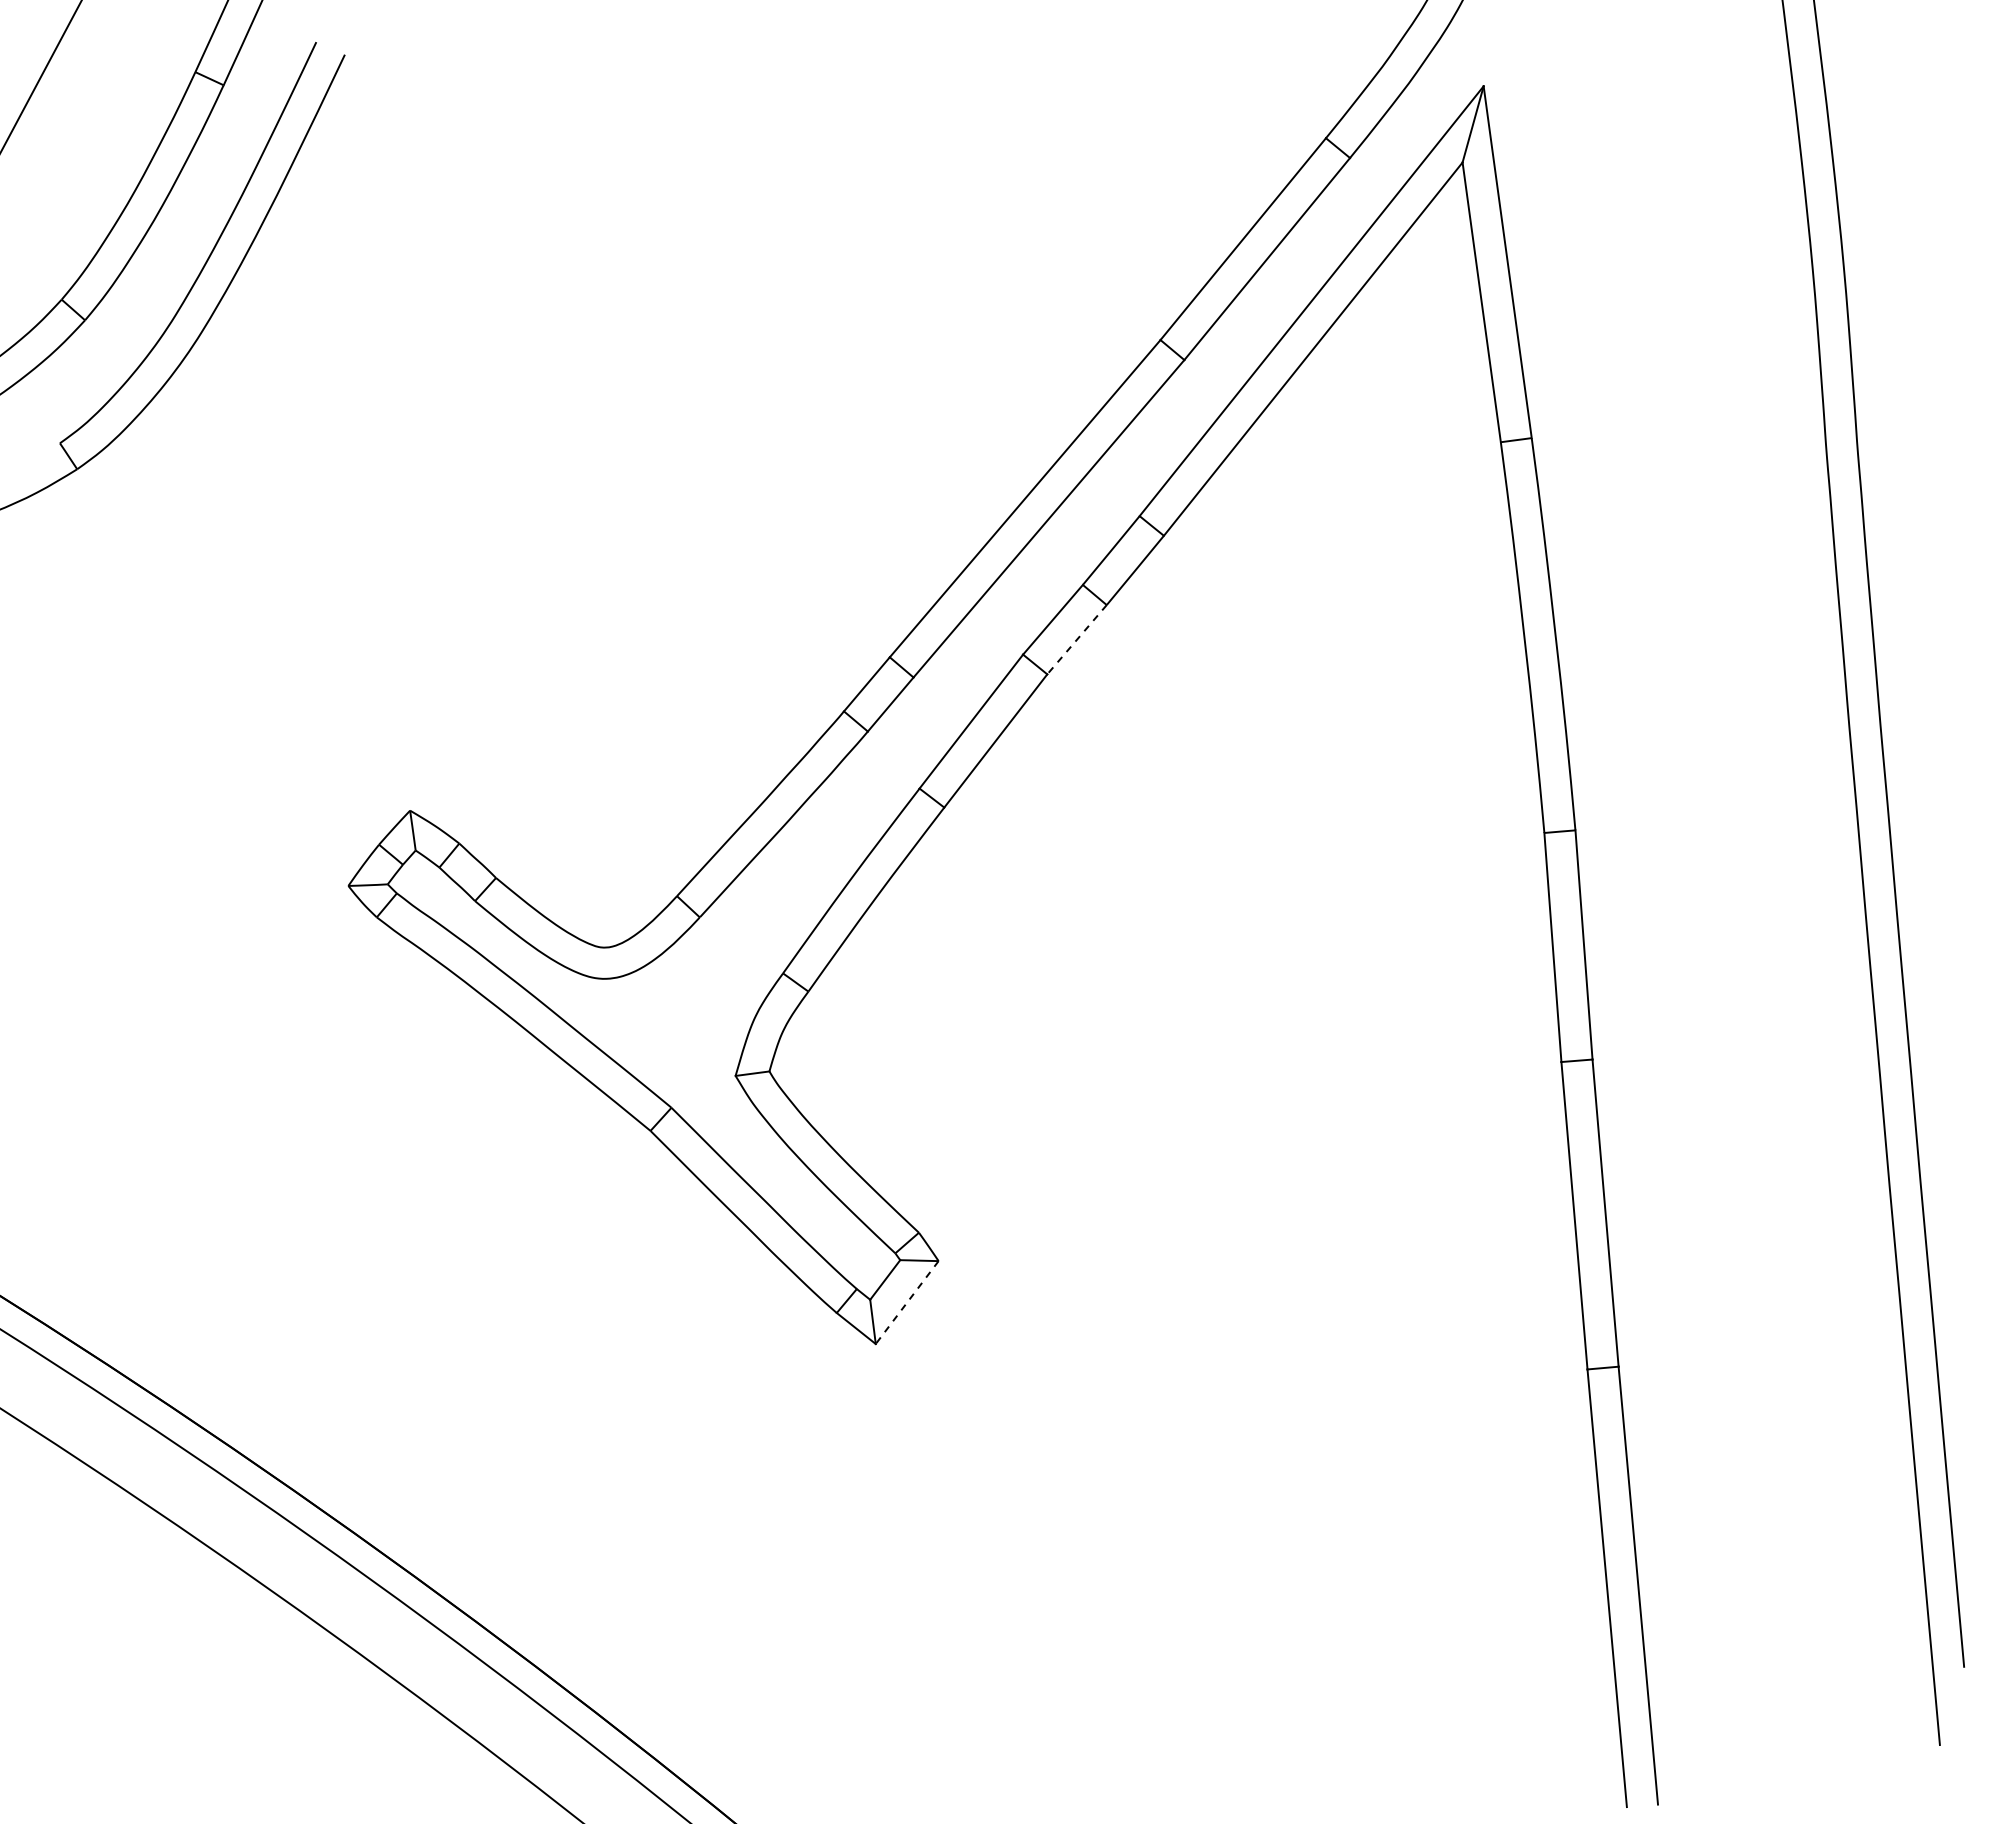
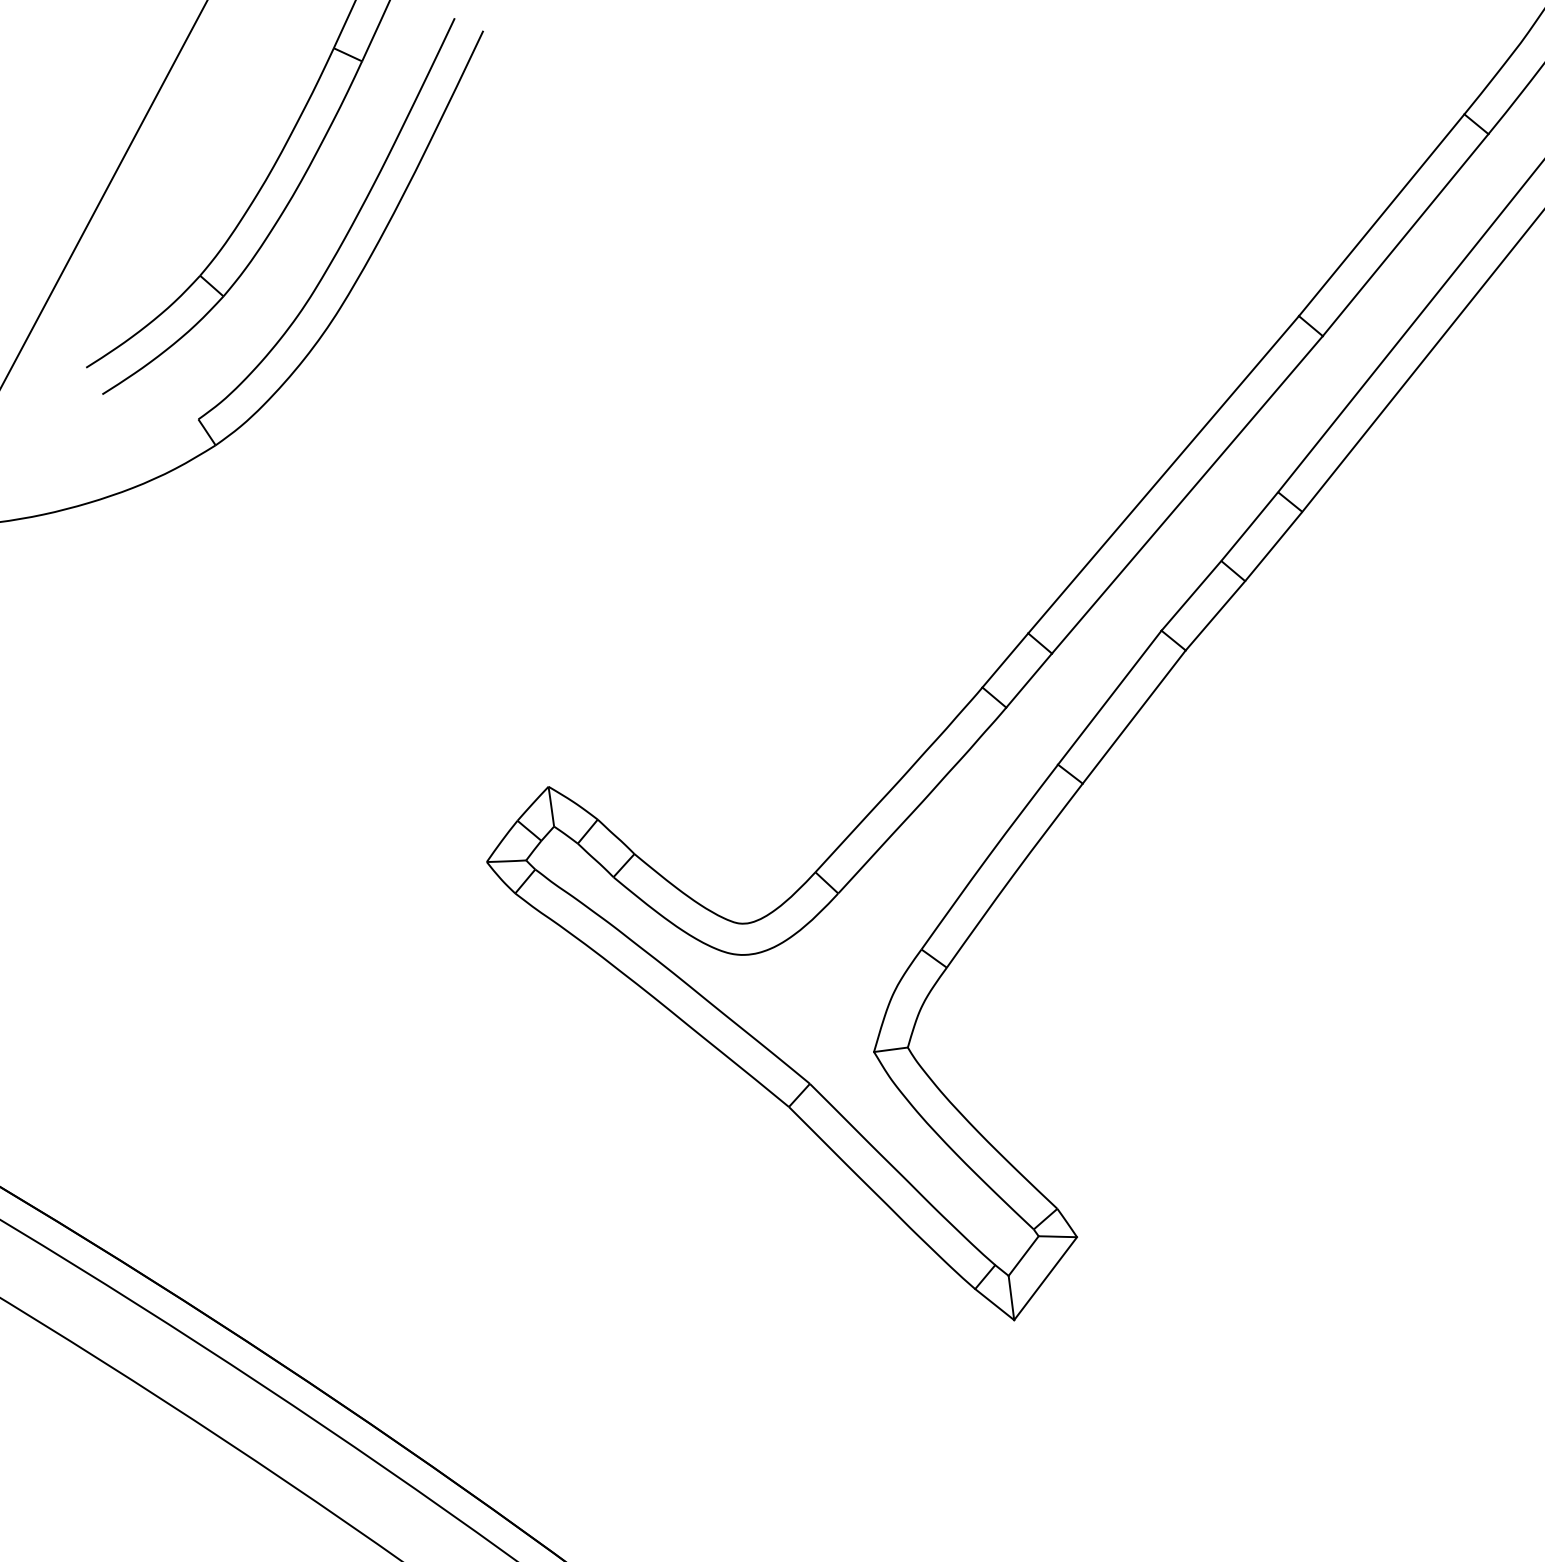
line: (1077, 639) -> (1215, 615), dashed -> solid
line: (906, 1302) -> (1044, 1278), dashed -> solid

